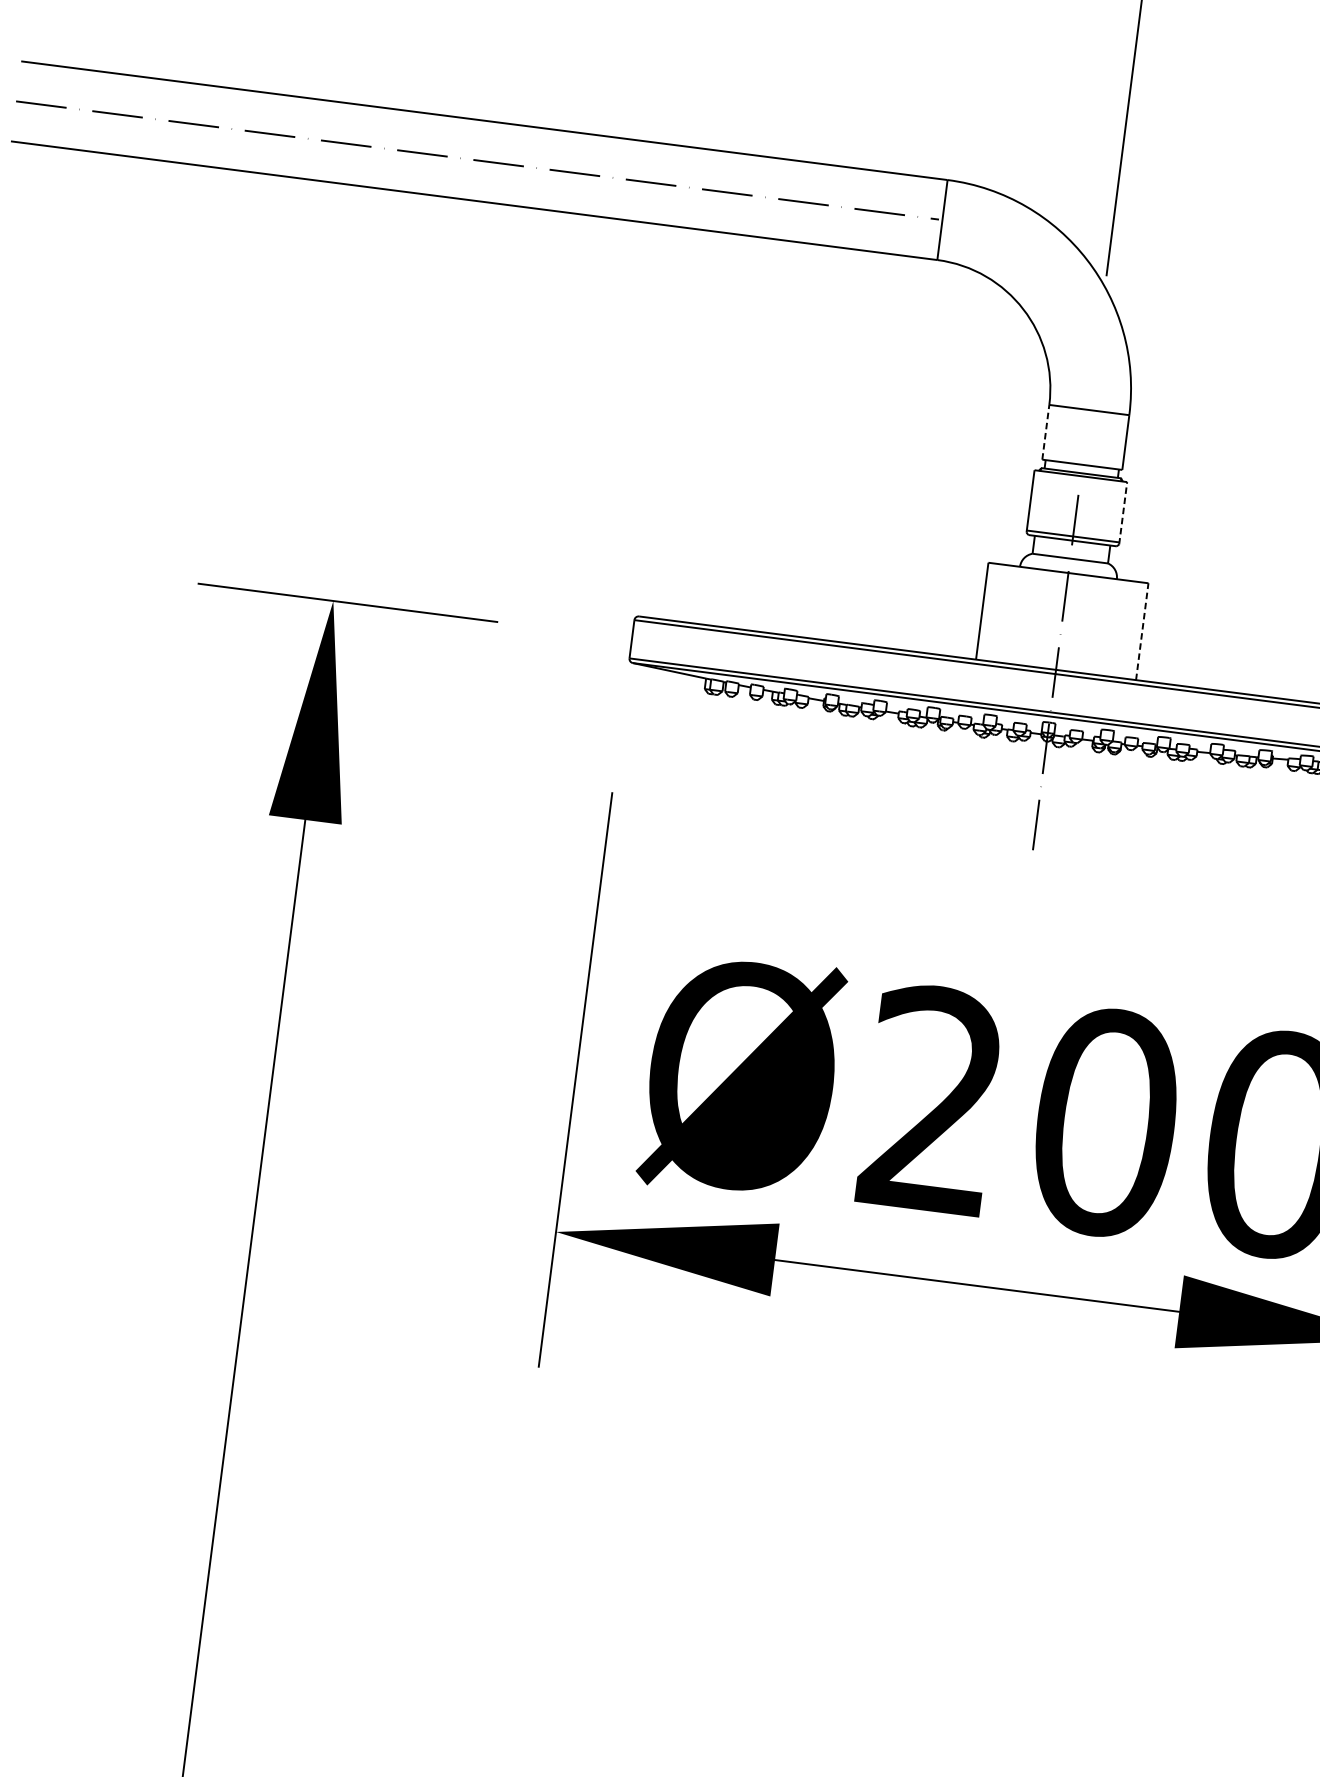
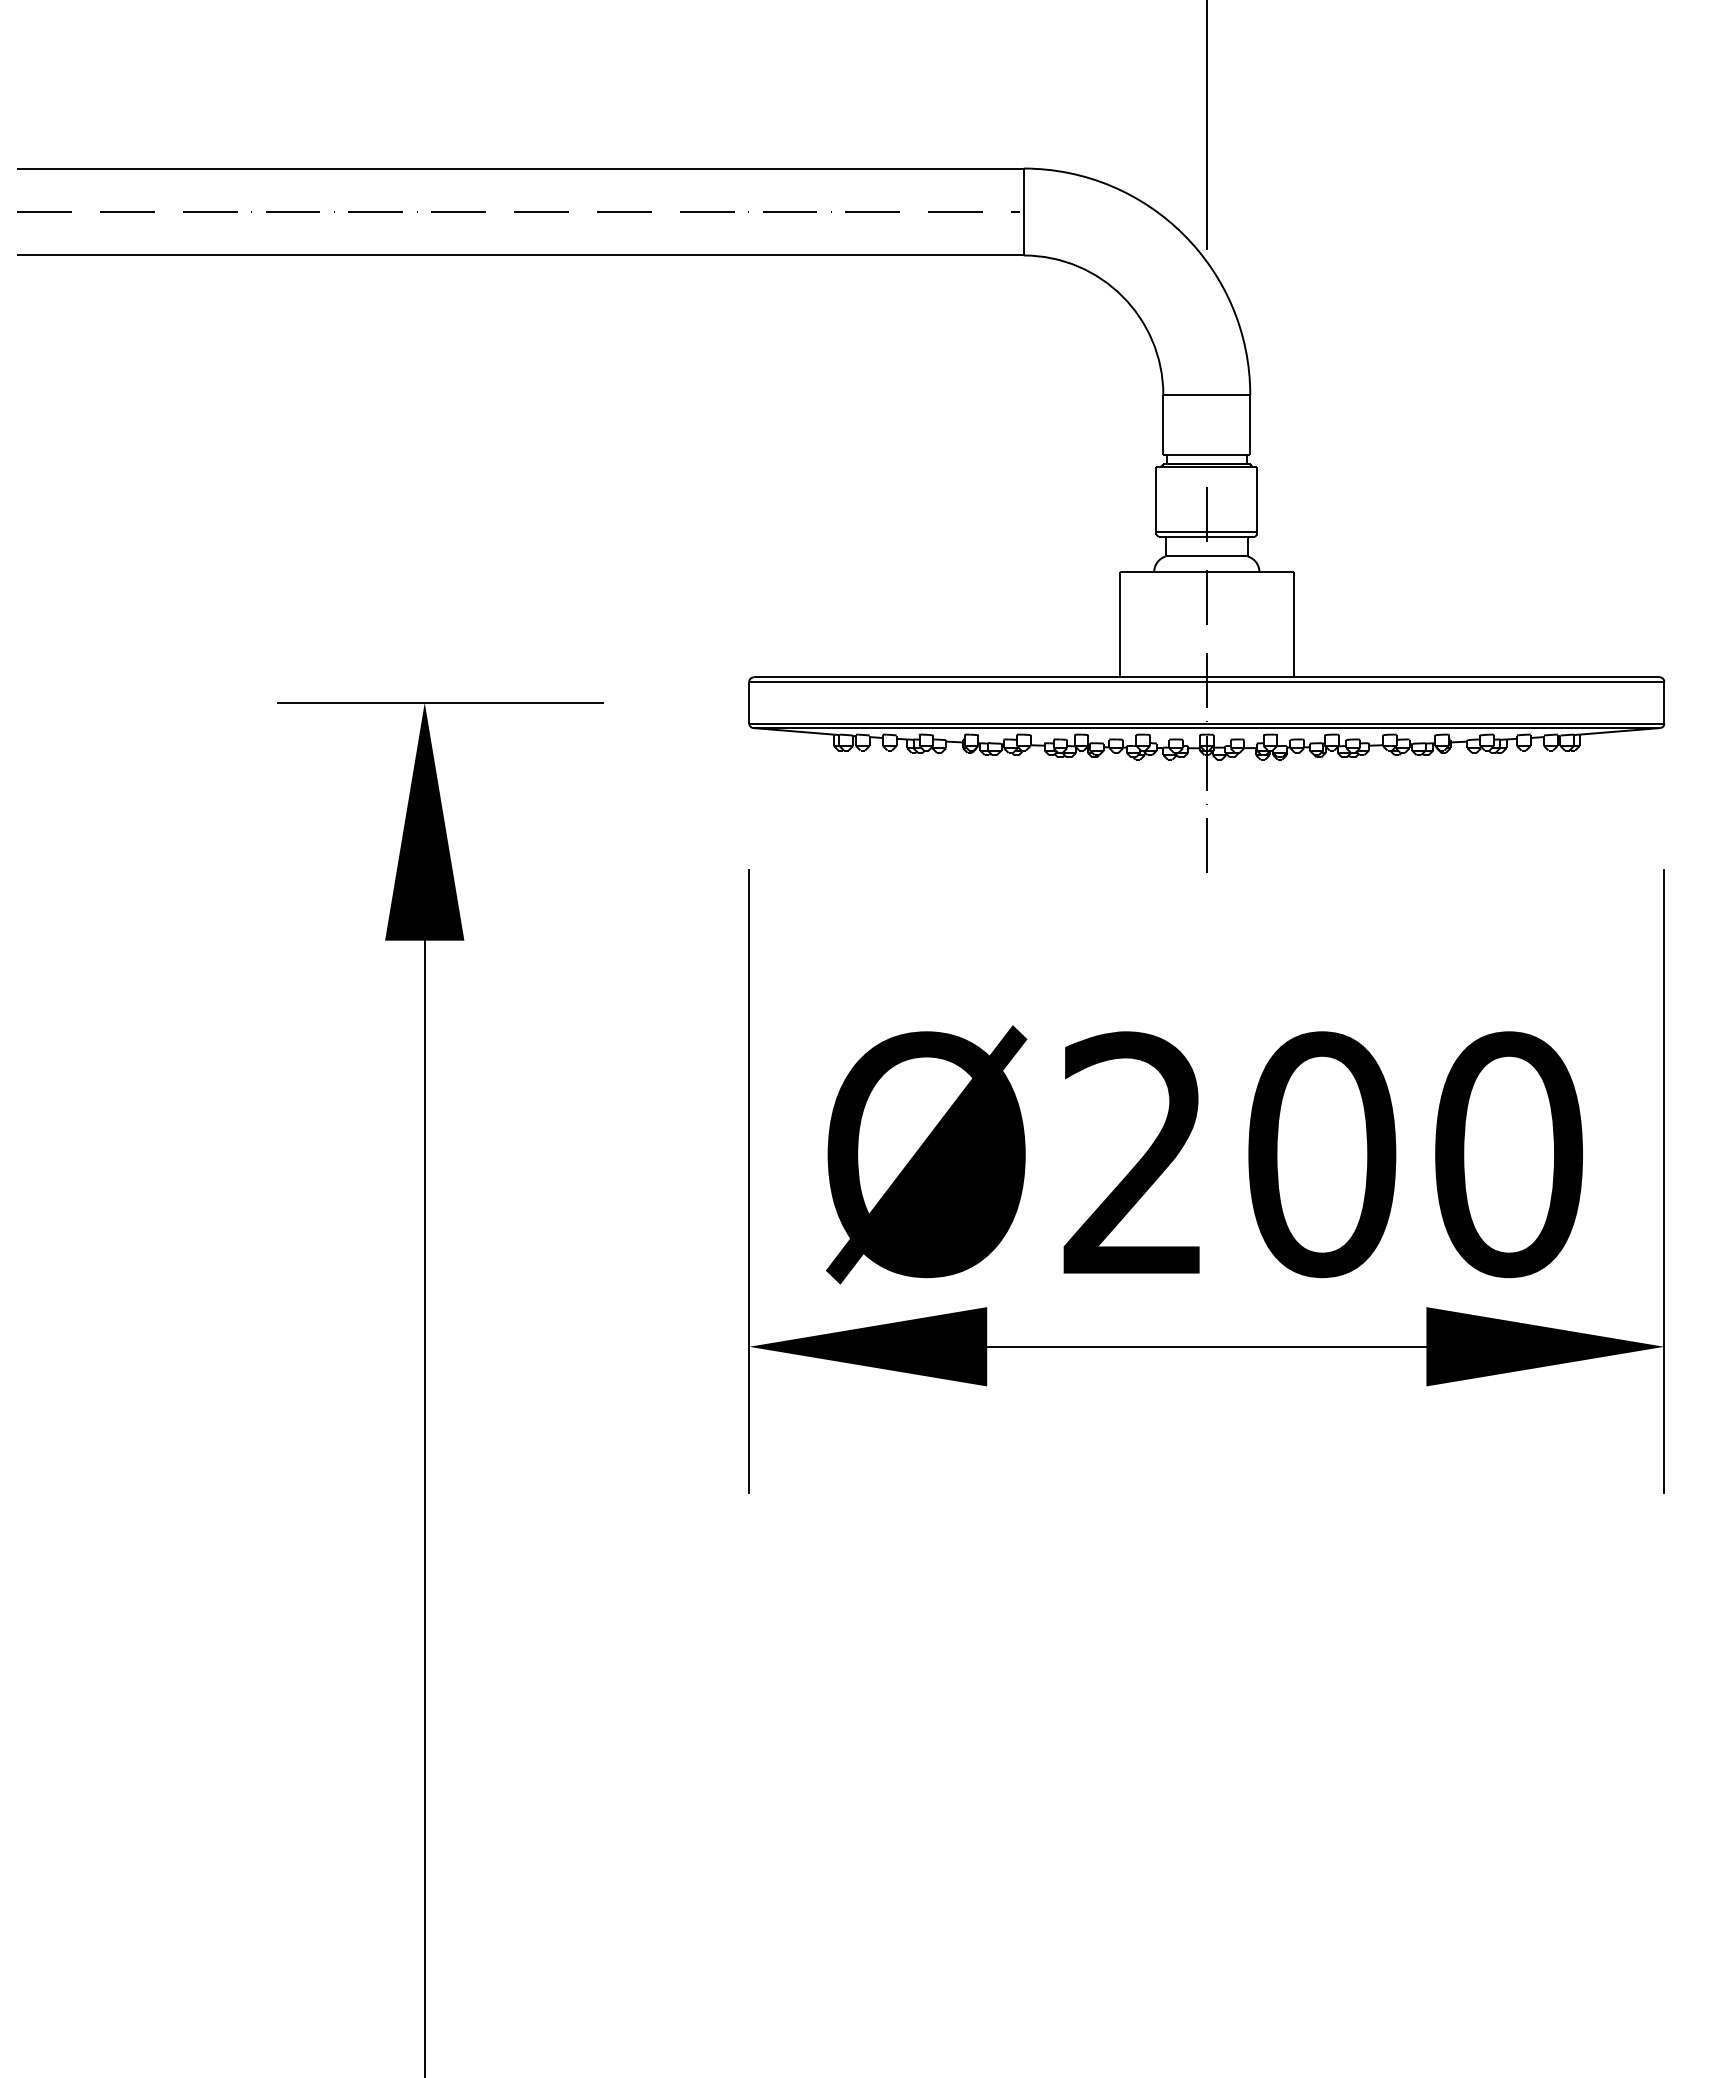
line: (1046, 432) -> (1163, 424), dashed -> solid
line: (1123, 513) -> (1257, 500), dashed -> solid
line: (1142, 631) -> (1293, 624), dashed -> solid

